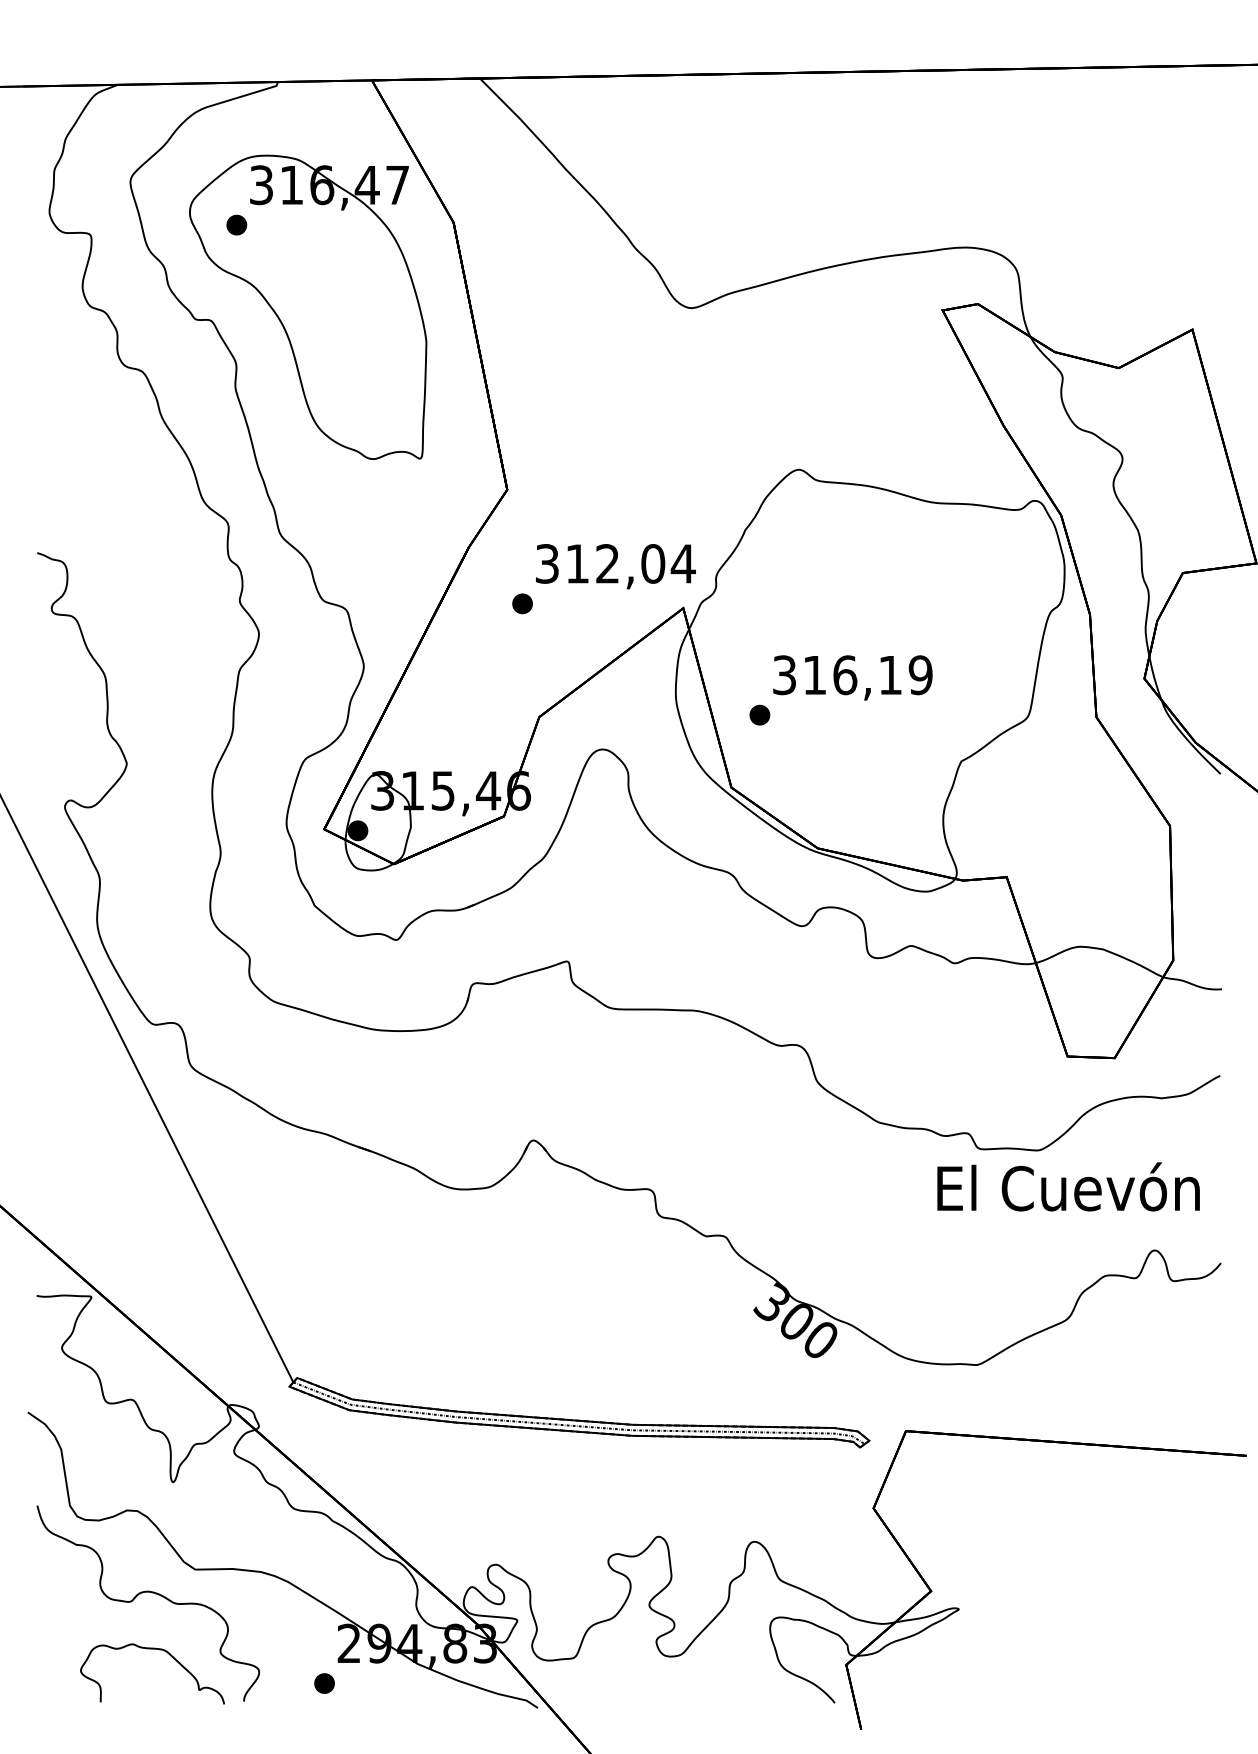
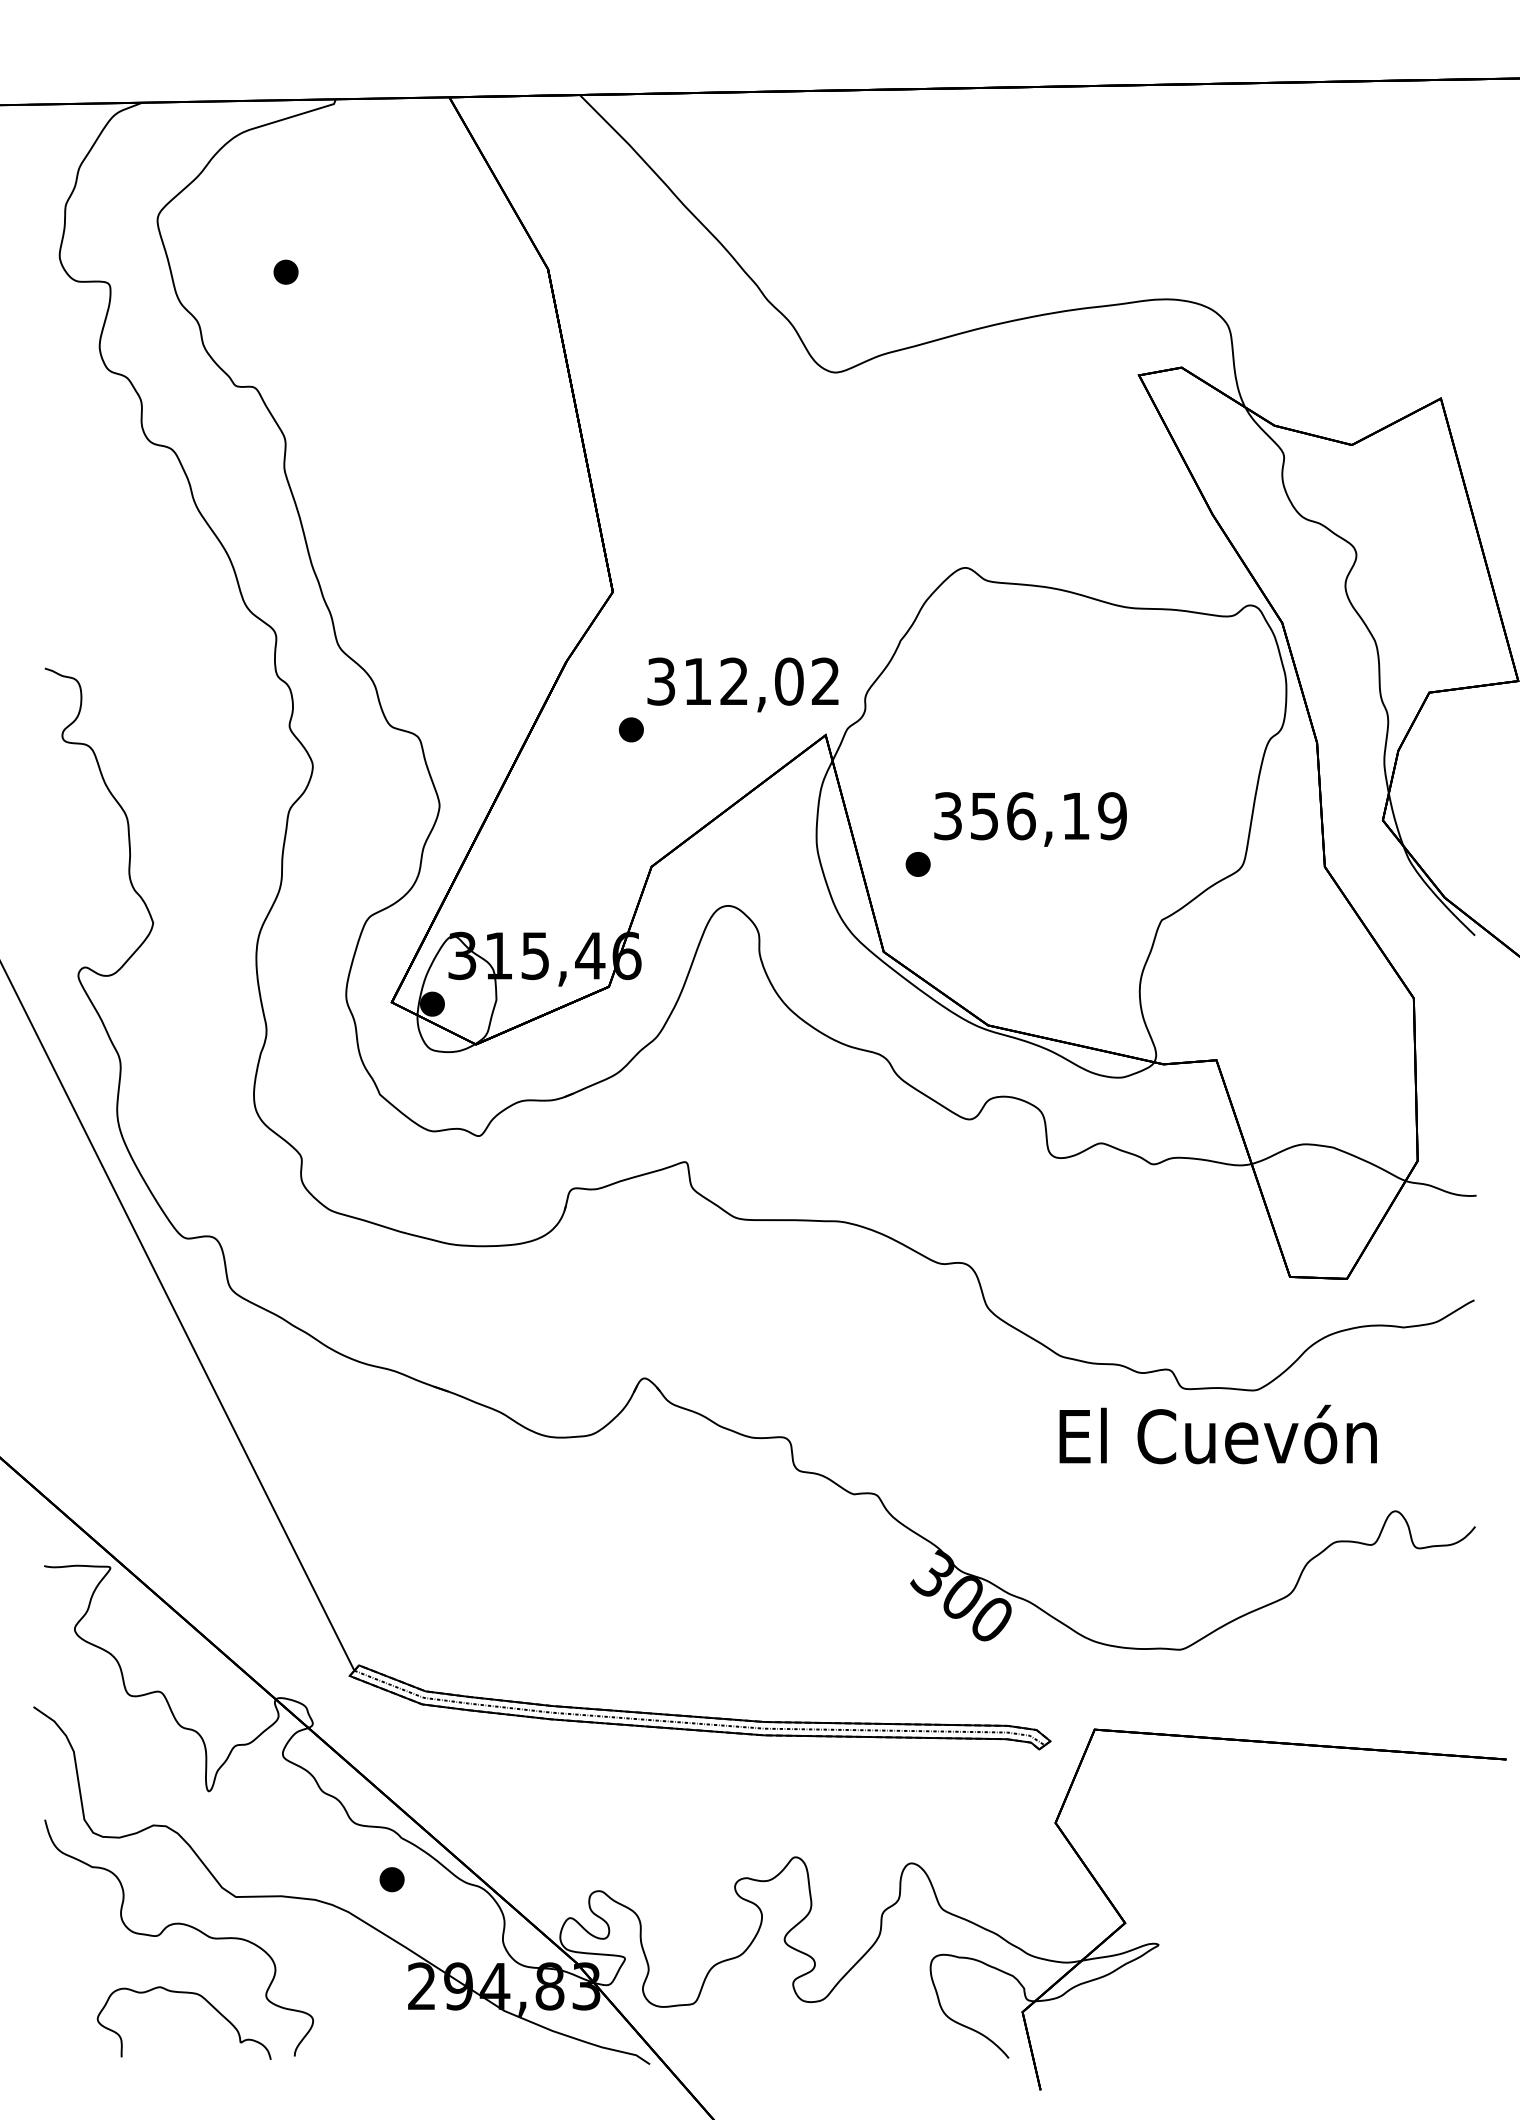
part: (308, 307) -> (372, 371), removed
text: (683, 562) -> (825, 680), 312,04 -> 312,02
text: (814, 675) -> (984, 816), 316,19 -> 356,19
text: (1067, 1186) -> (1217, 1434), moved
part: (324, 1683) -> (391, 1879), moved

